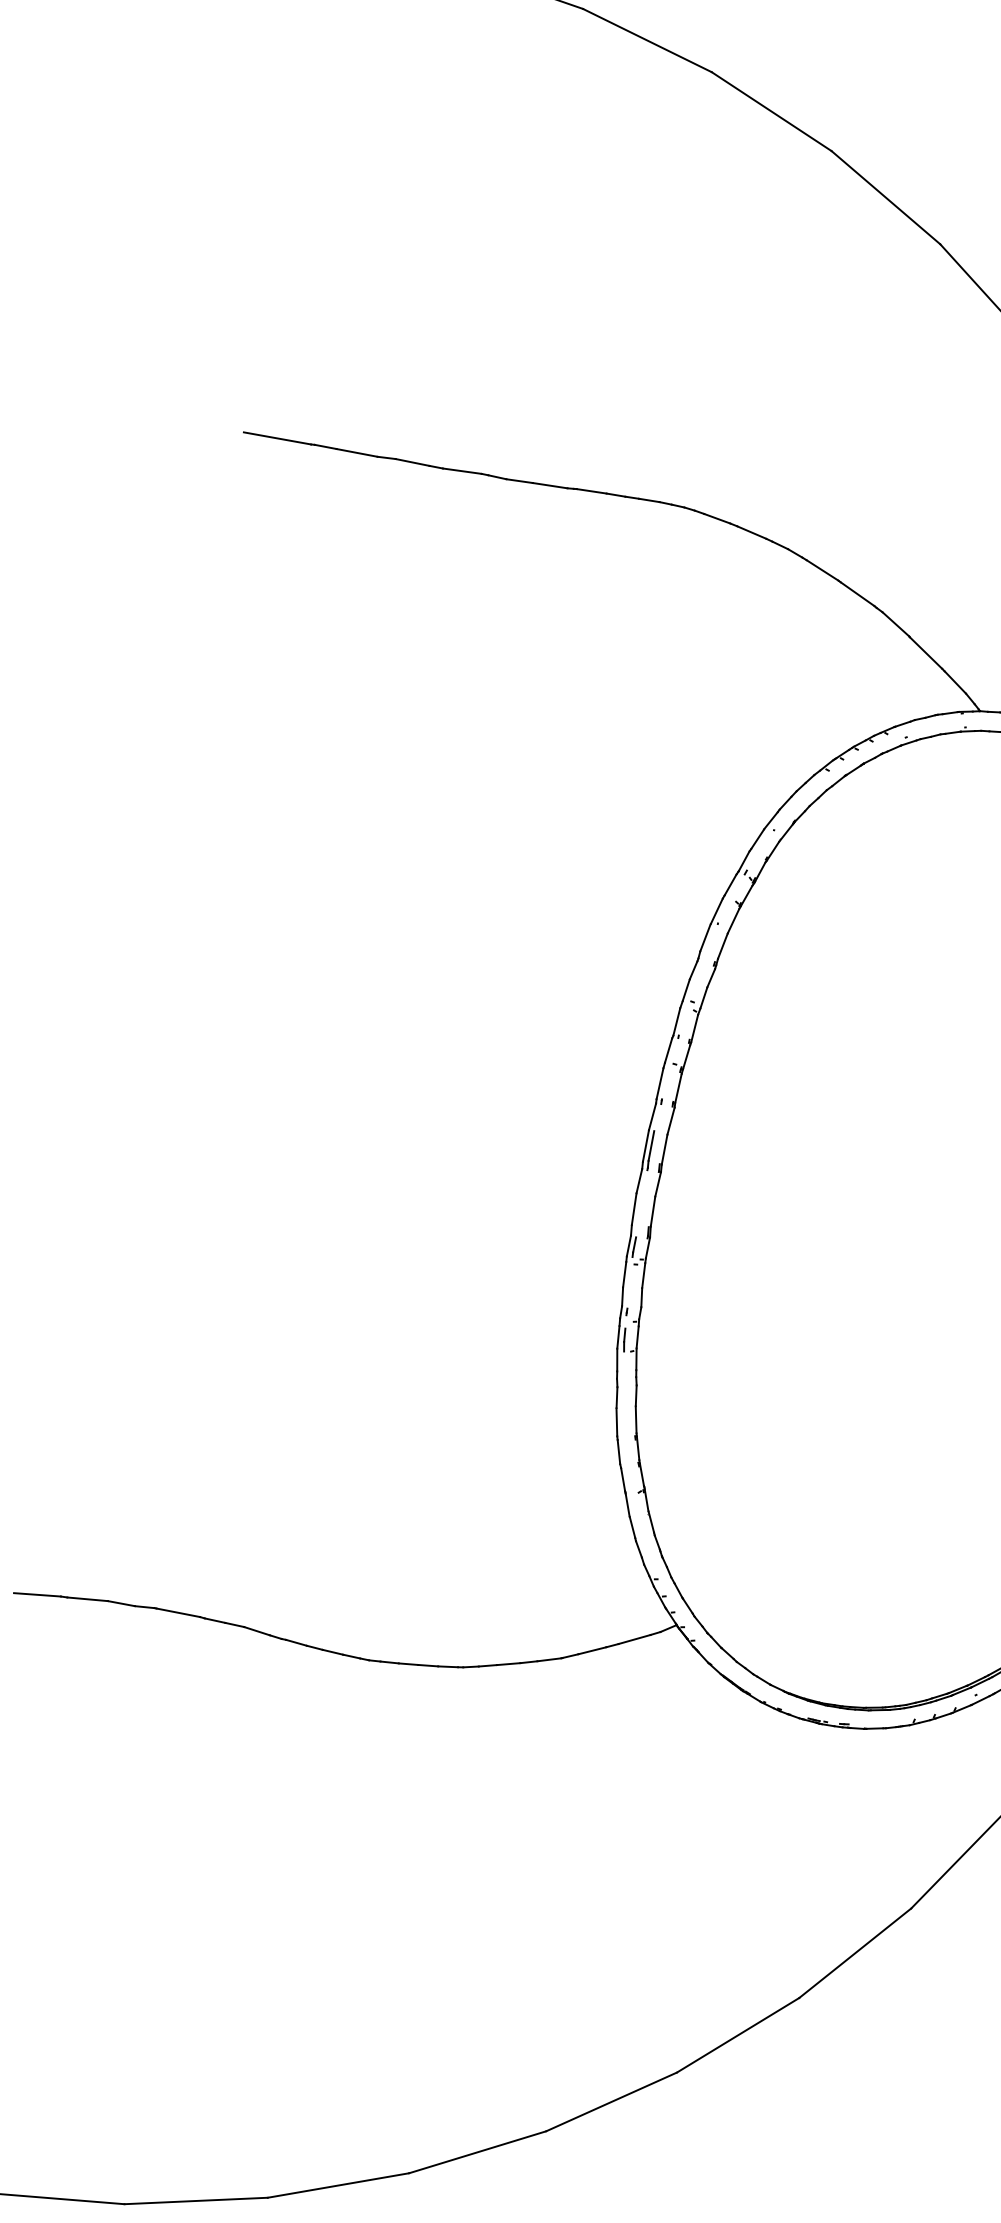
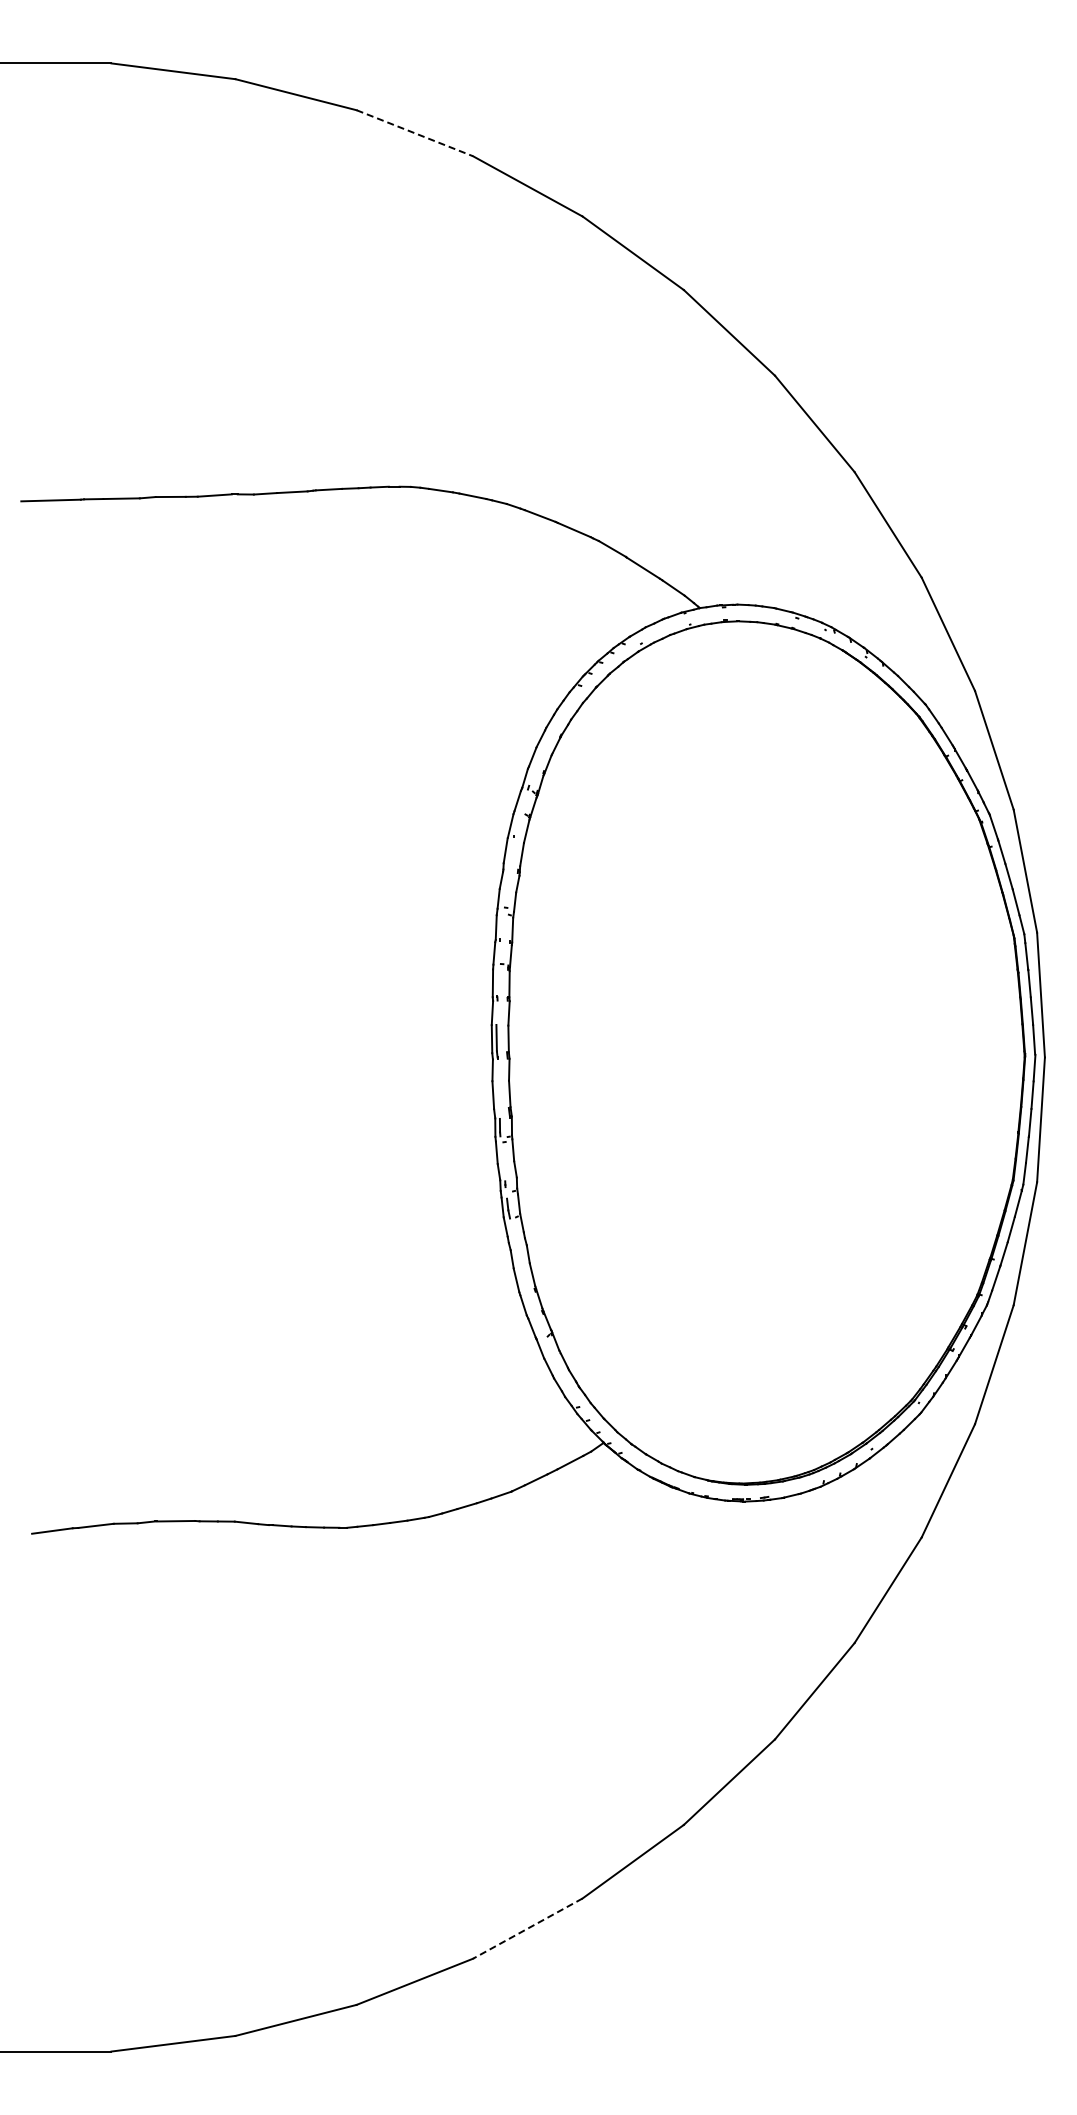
line: (771, 111) -> (414, 133), solid -> dashed
line: (477, 2152) -> (527, 1928), solid -> dashed

